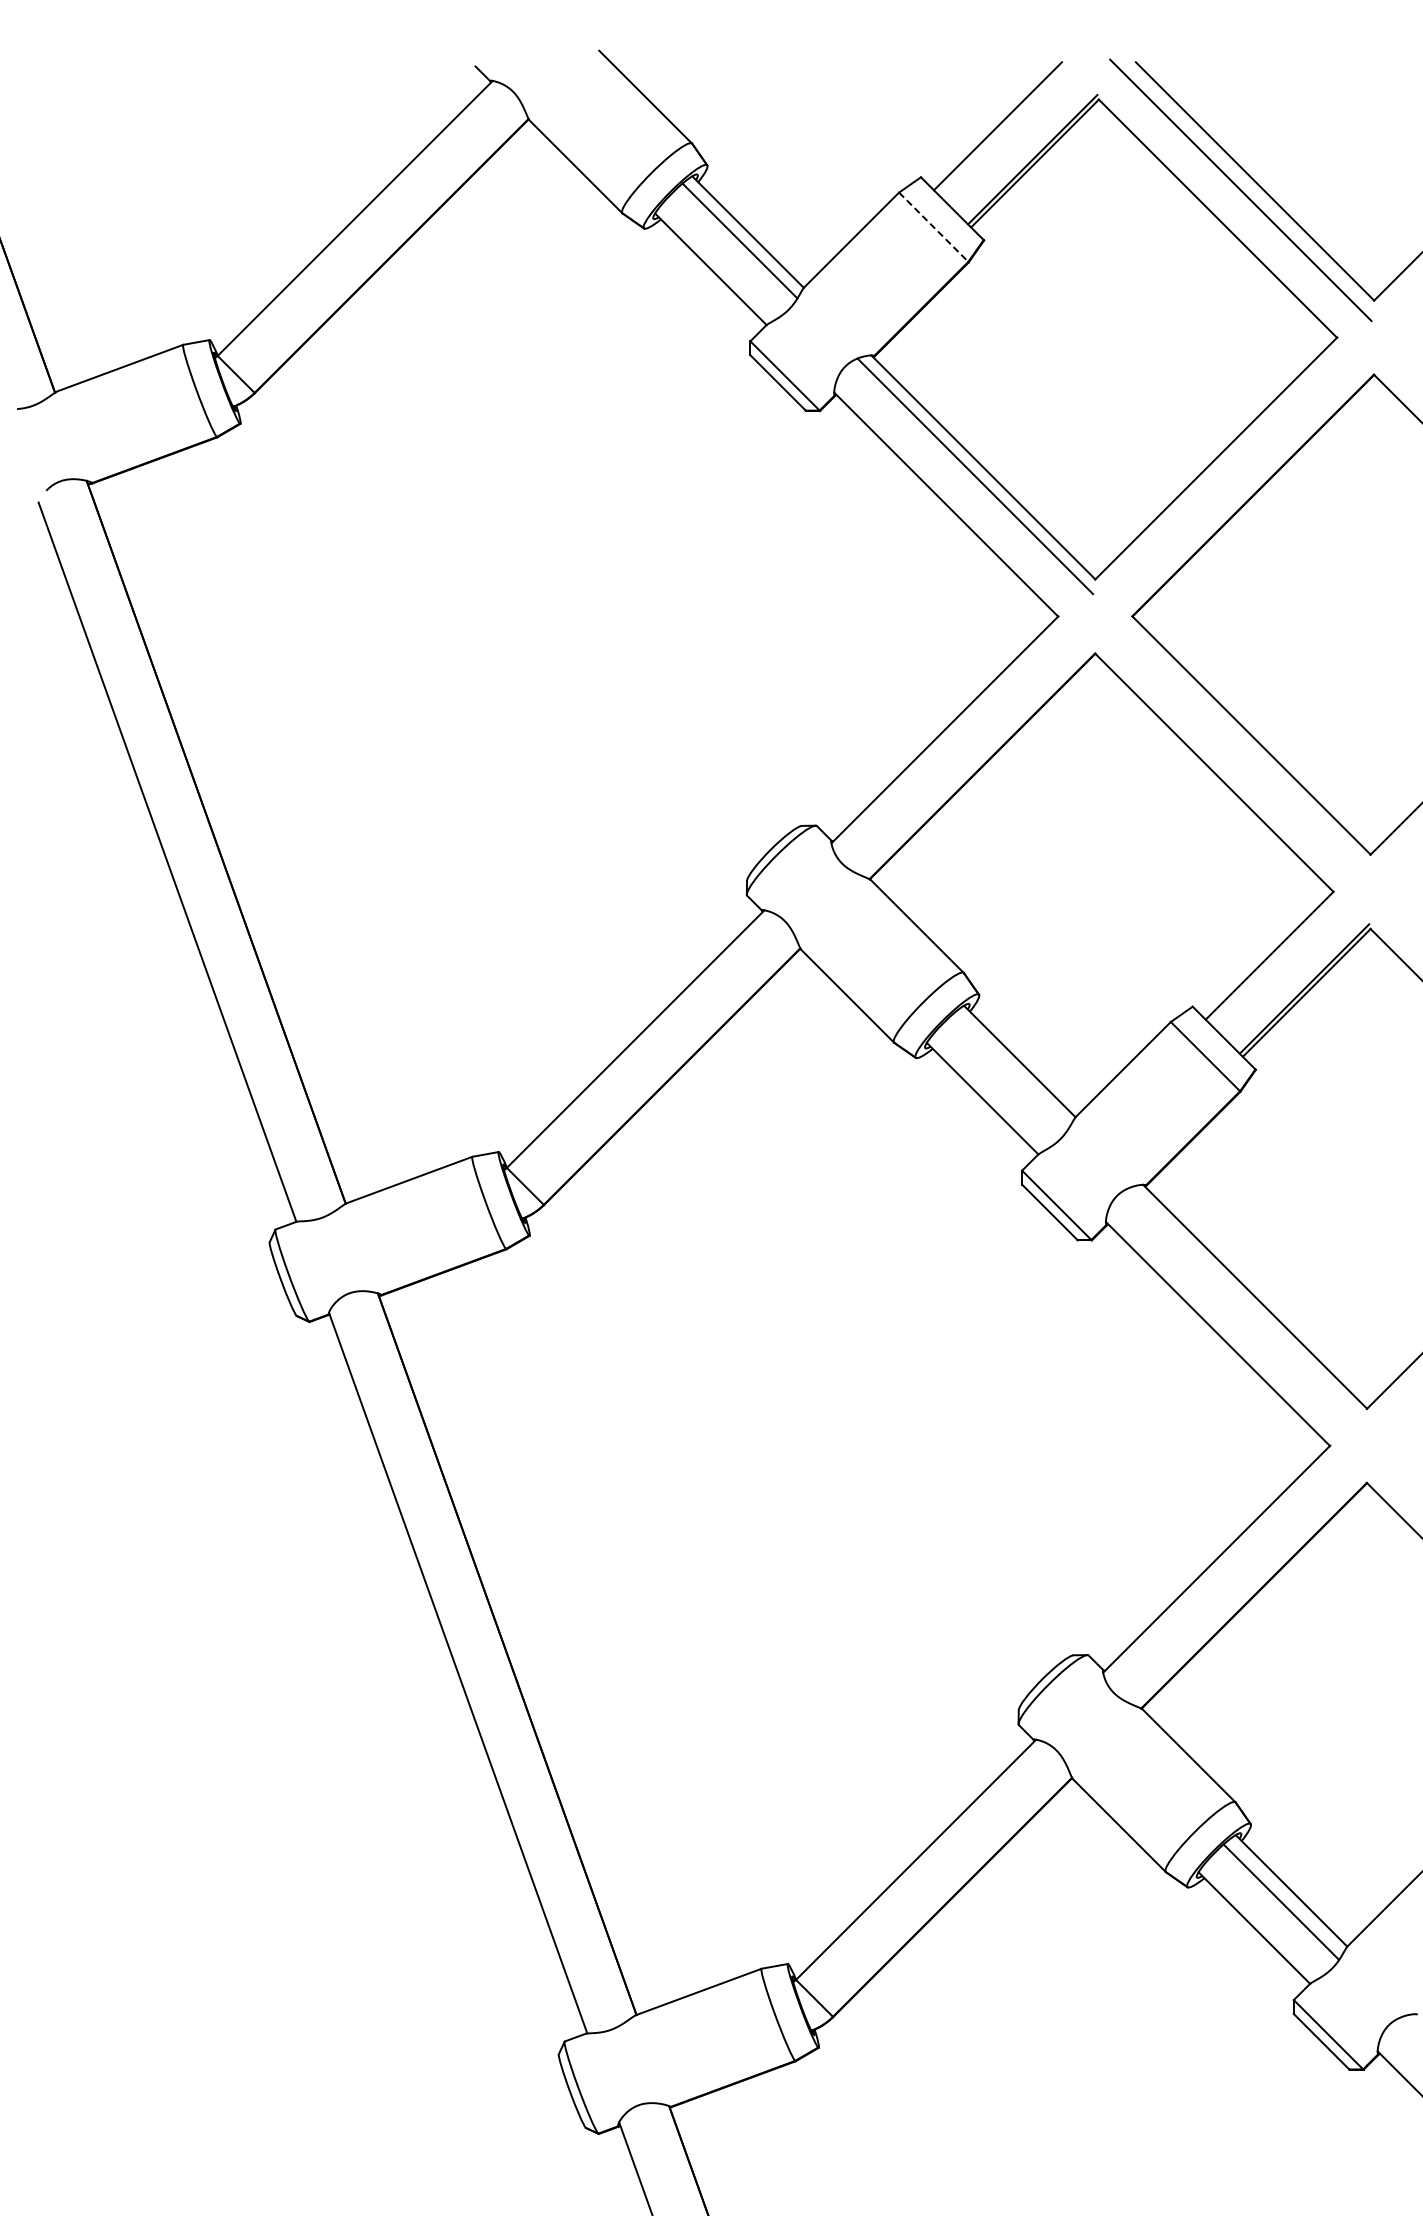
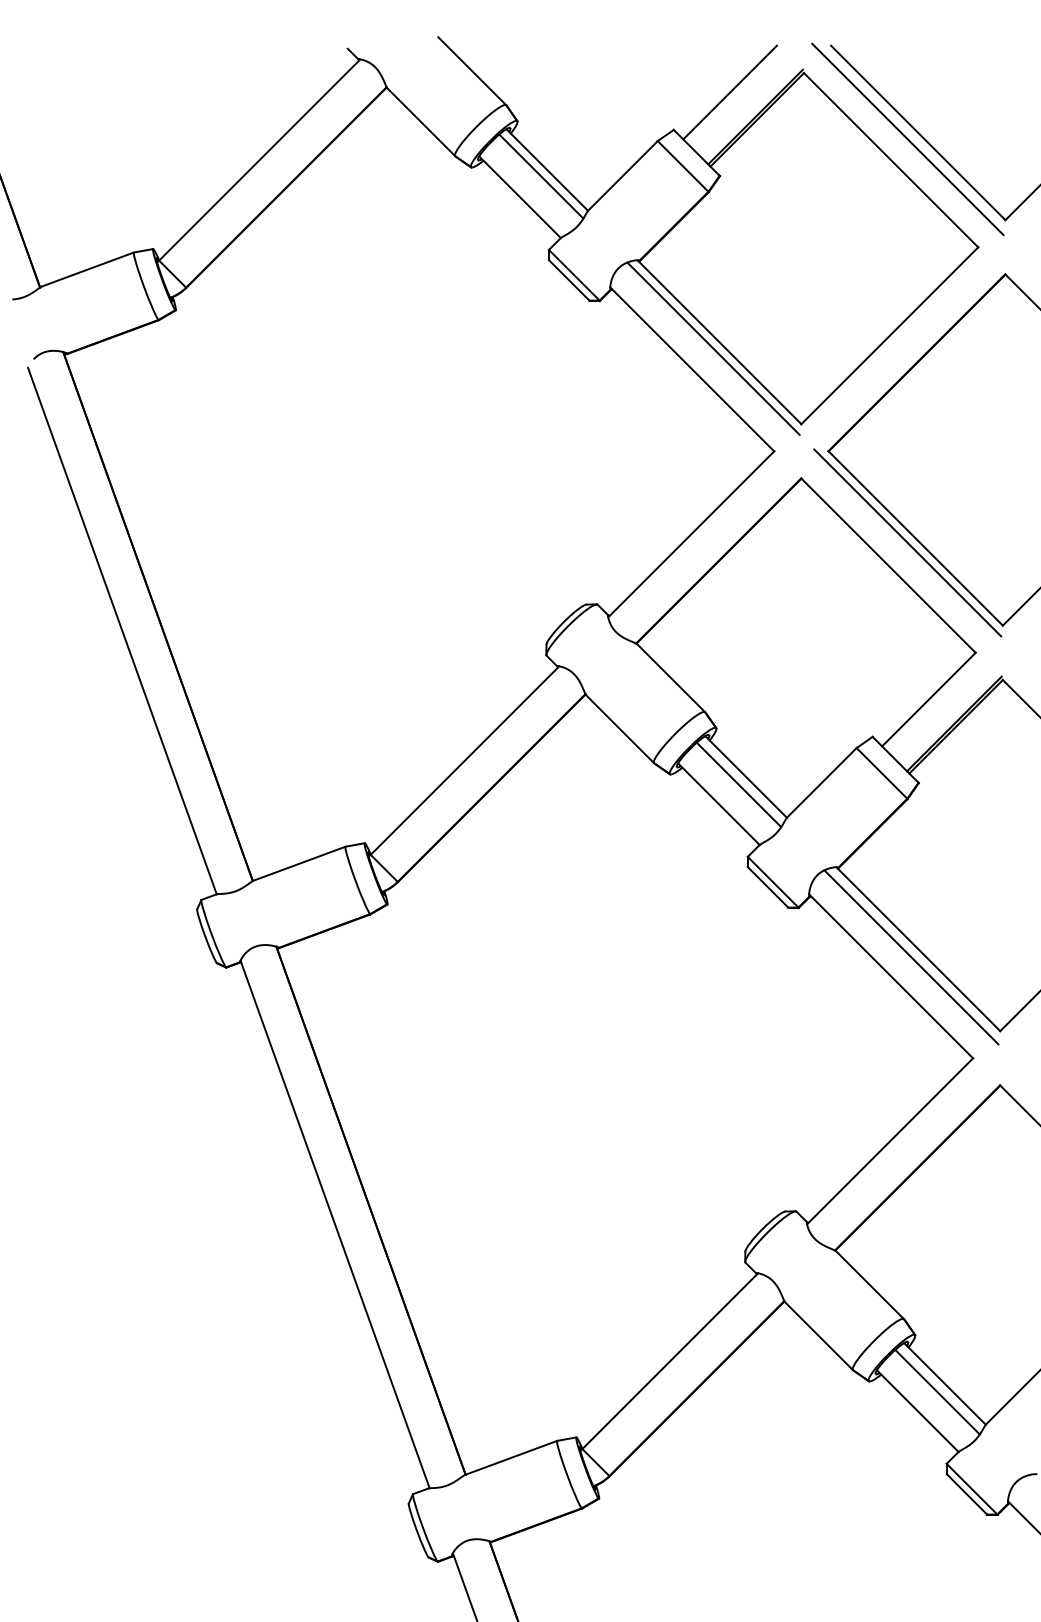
line: (933, 227) -> (682, 166), dashed -> solid
line: (1240, 741) -> (907, 542), added
line: (1009, 1072) -> (738, 785), added
line: (1245, 1307) -> (911, 956), added

